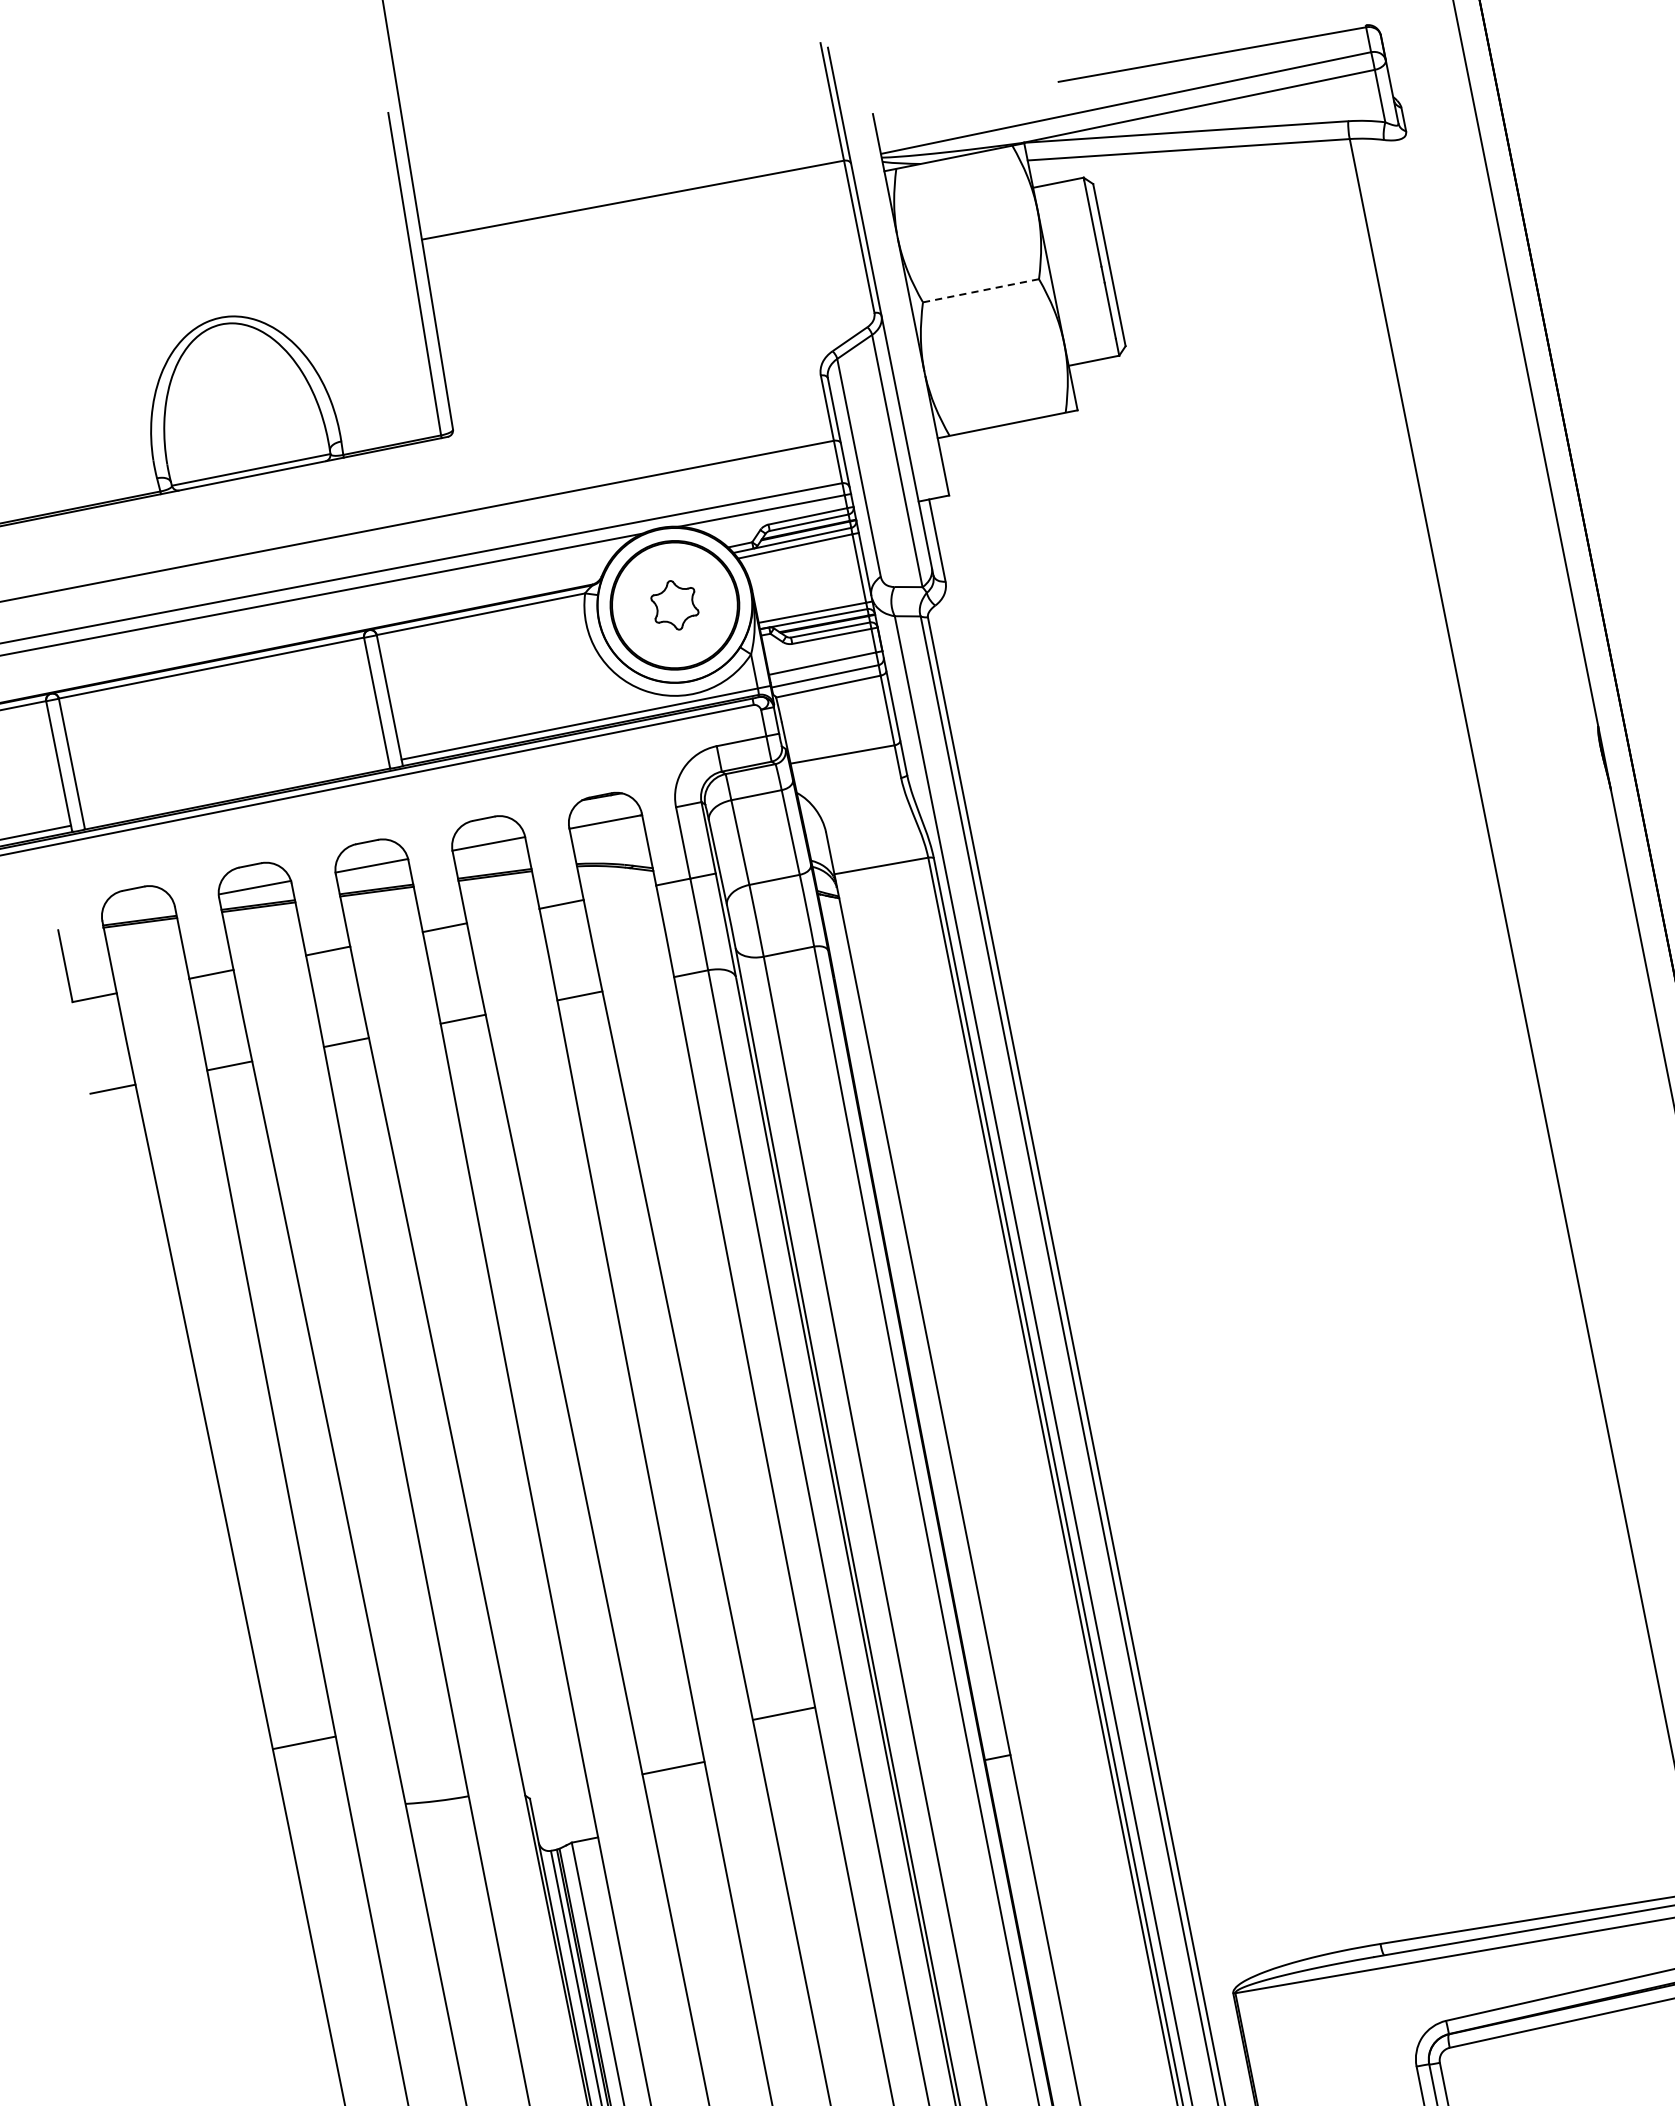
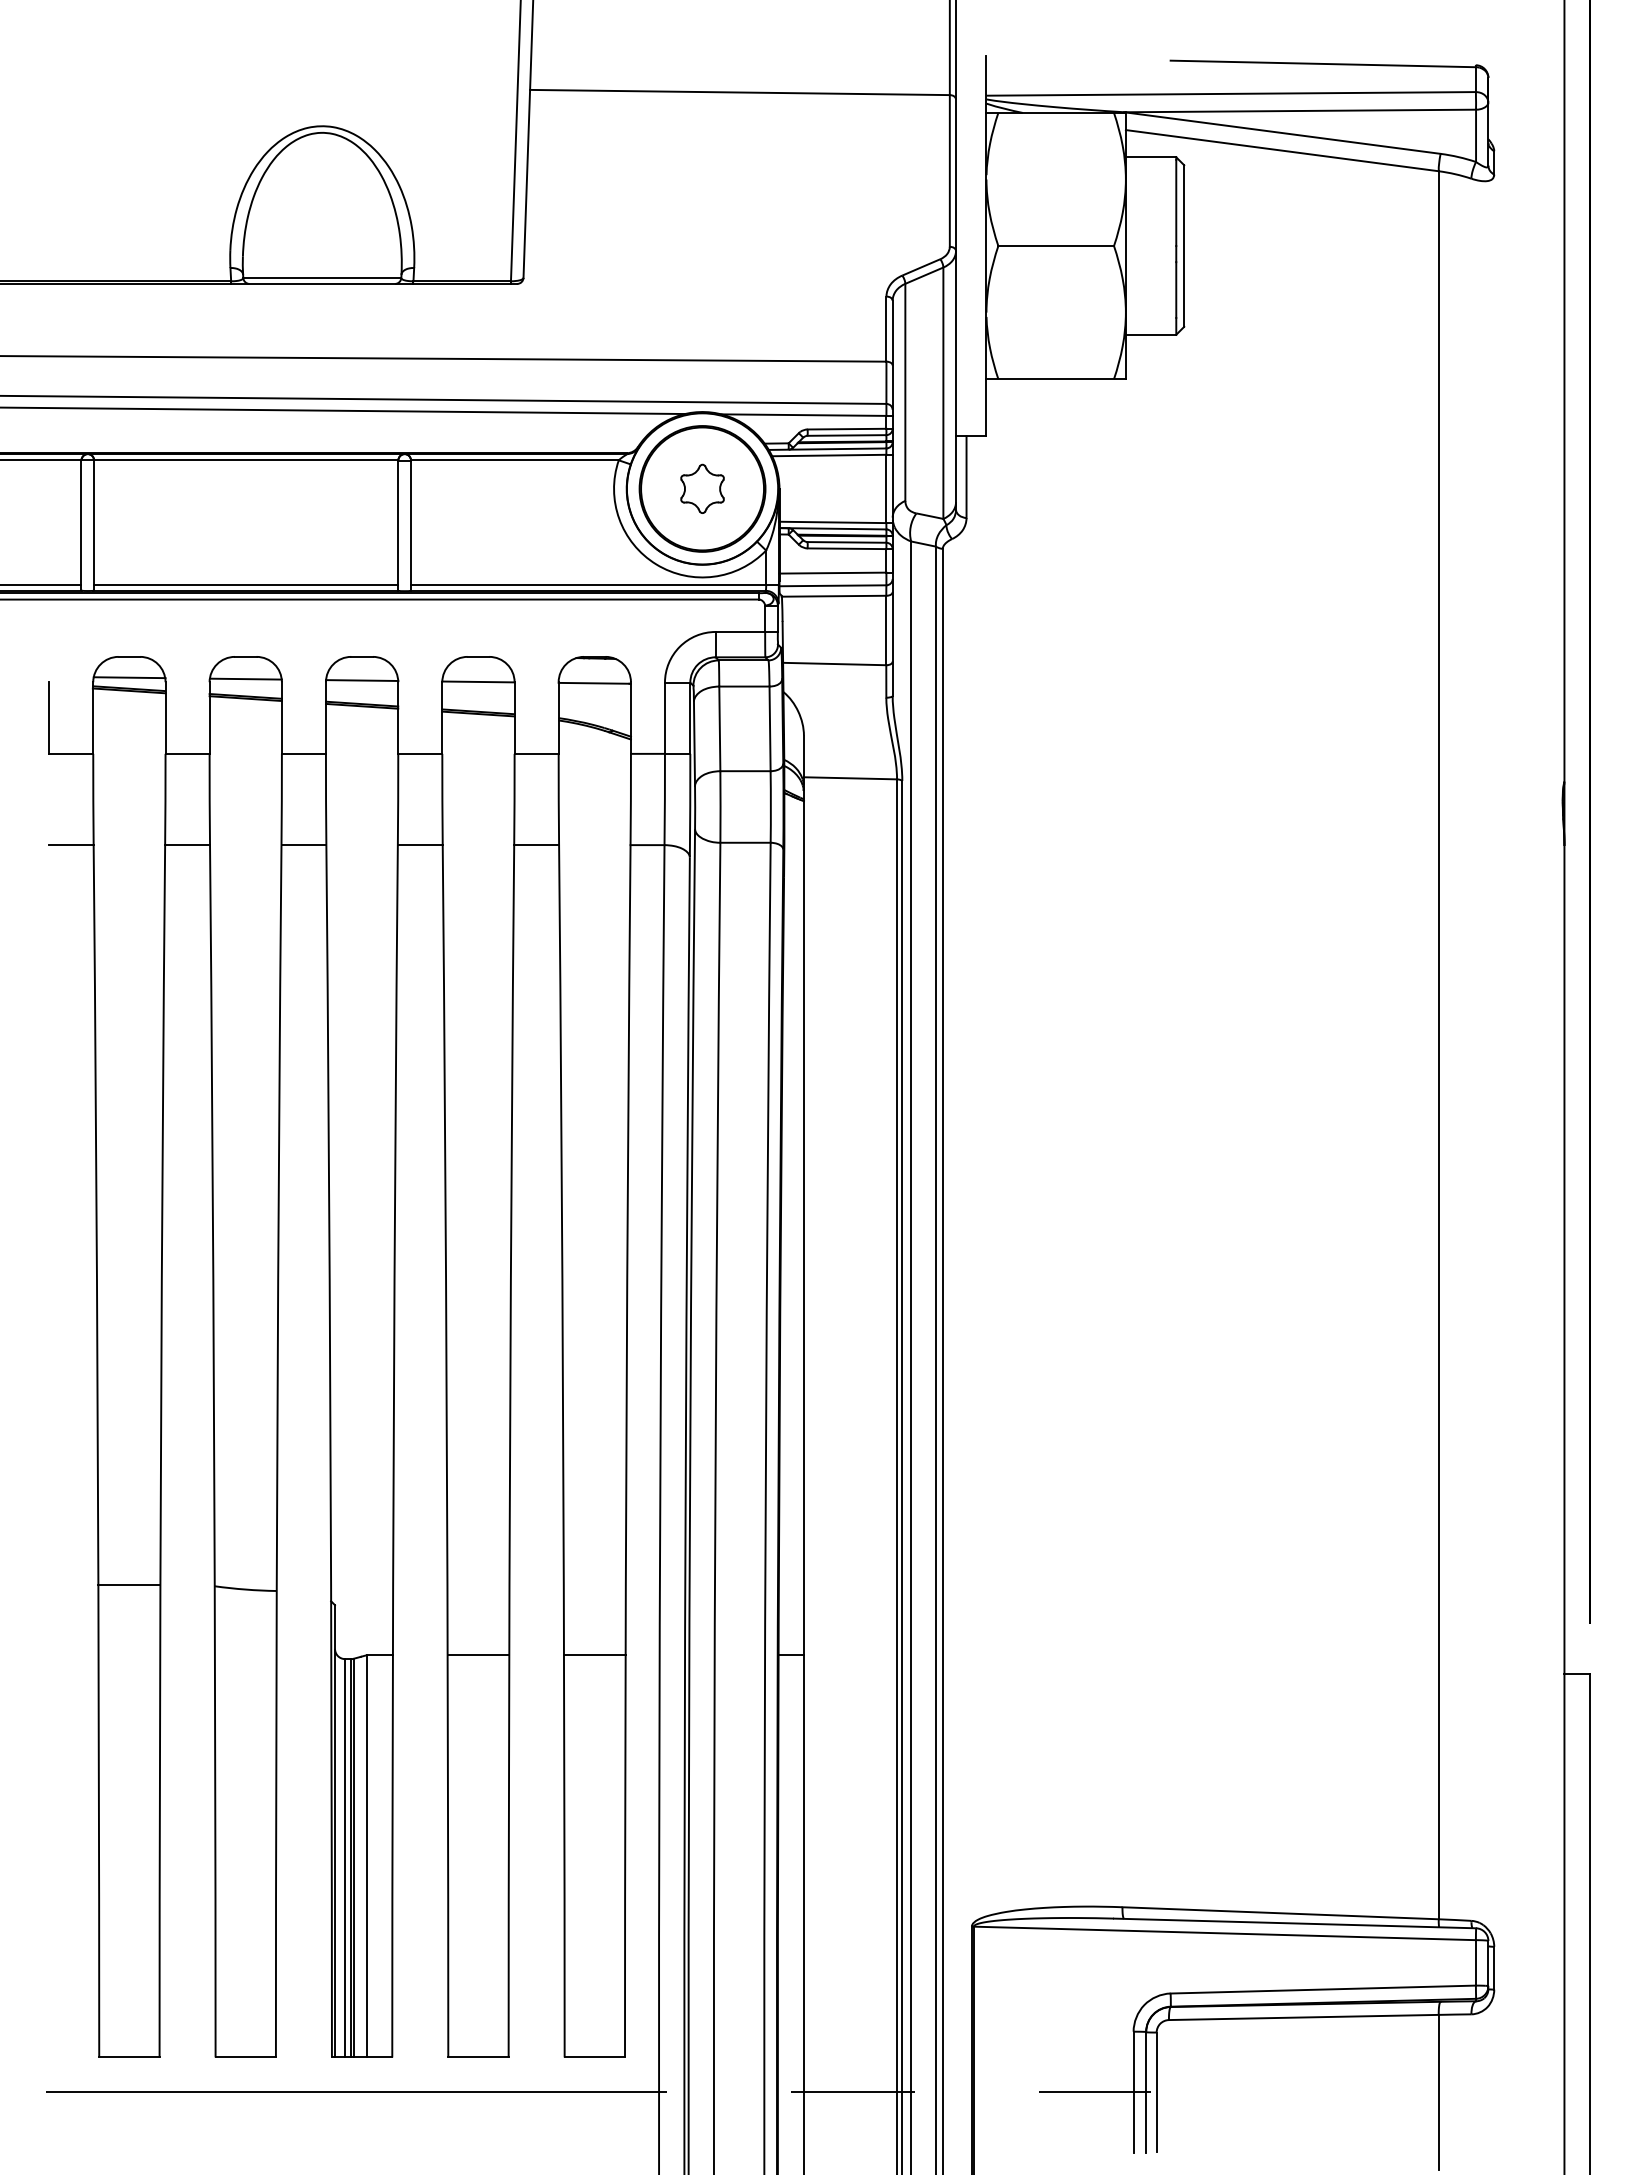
line: (981, 291) -> (1056, 246), dashed -> solid
line: (236, 792) -> (246, 584), added
line: (137, 909) -> (129, 677), added
line: (783, 1713) -> (594, 1655), moved
line: (304, 1743) -> (129, 1585), moved
line: (673, 1768) -> (478, 1655), moved

